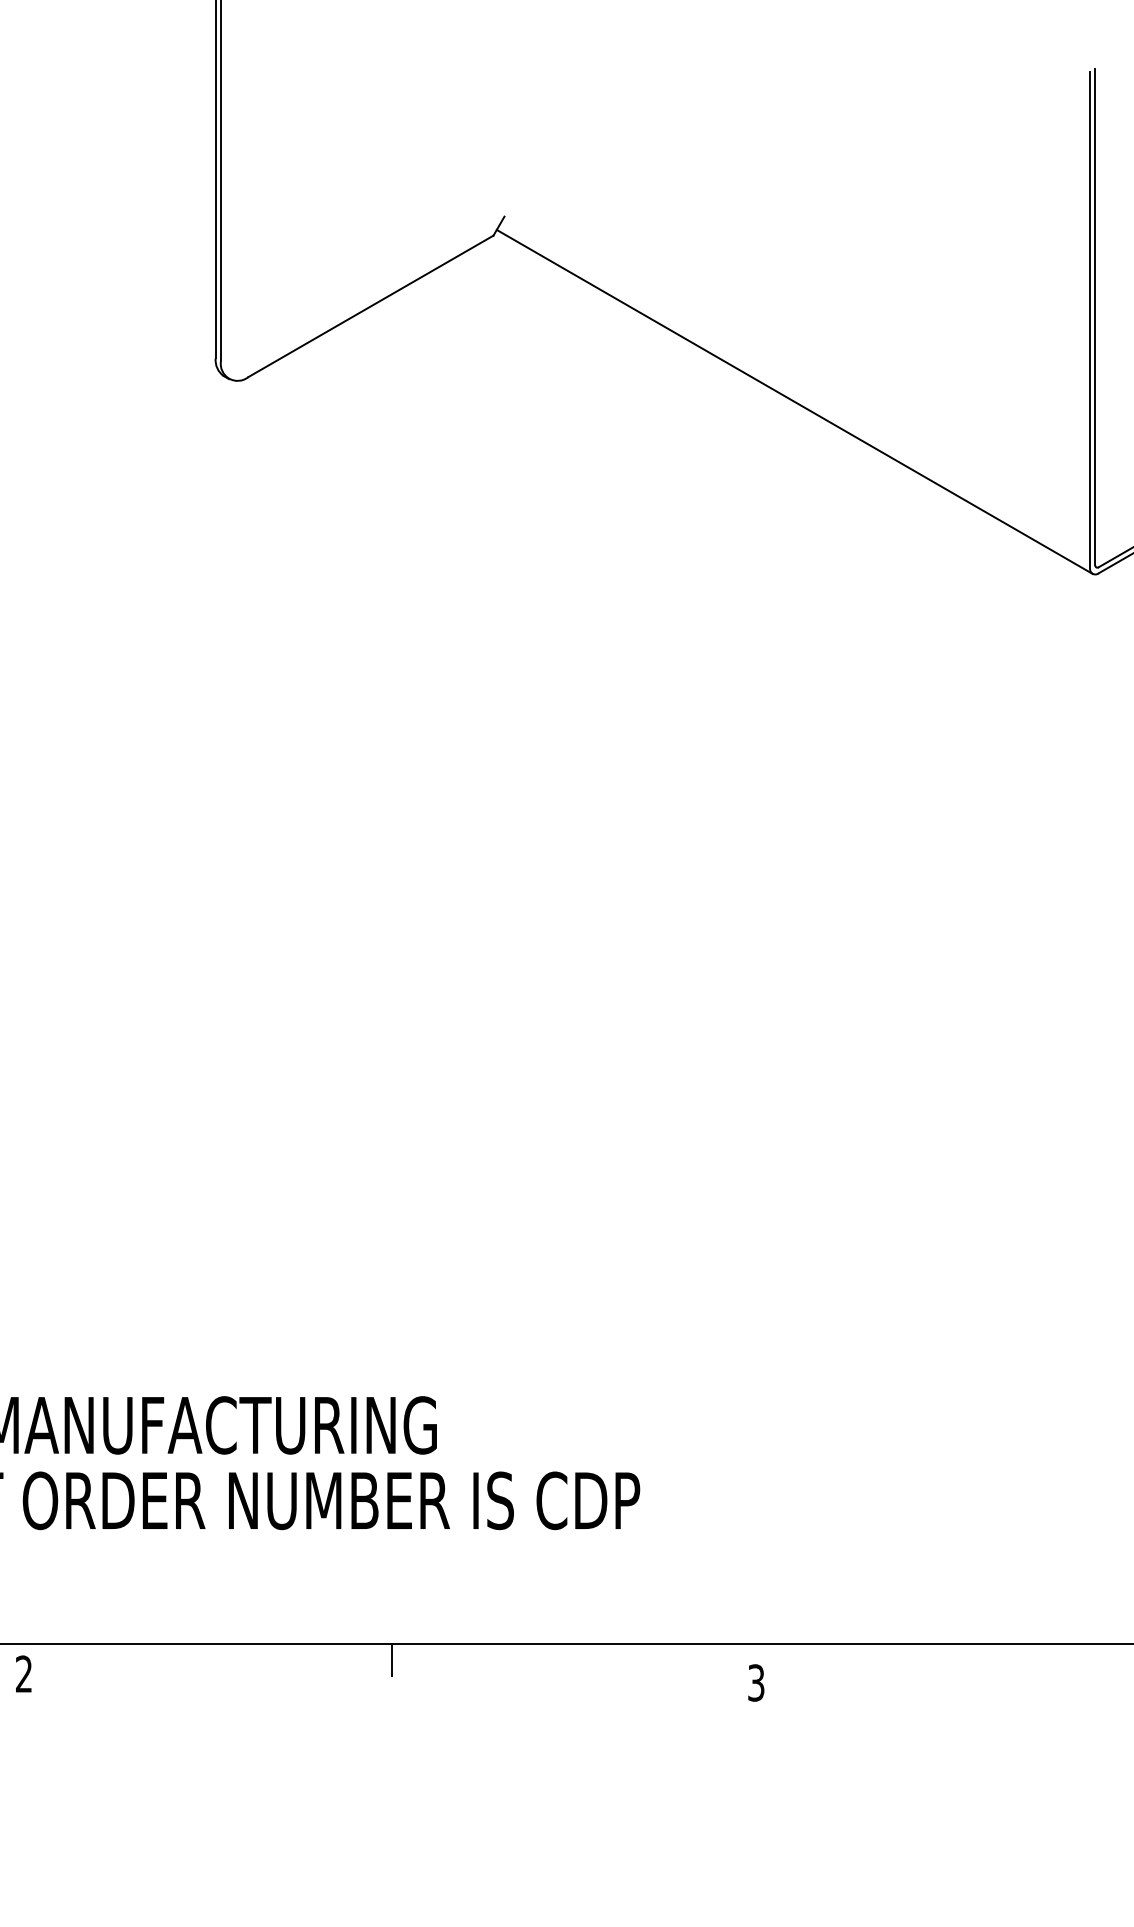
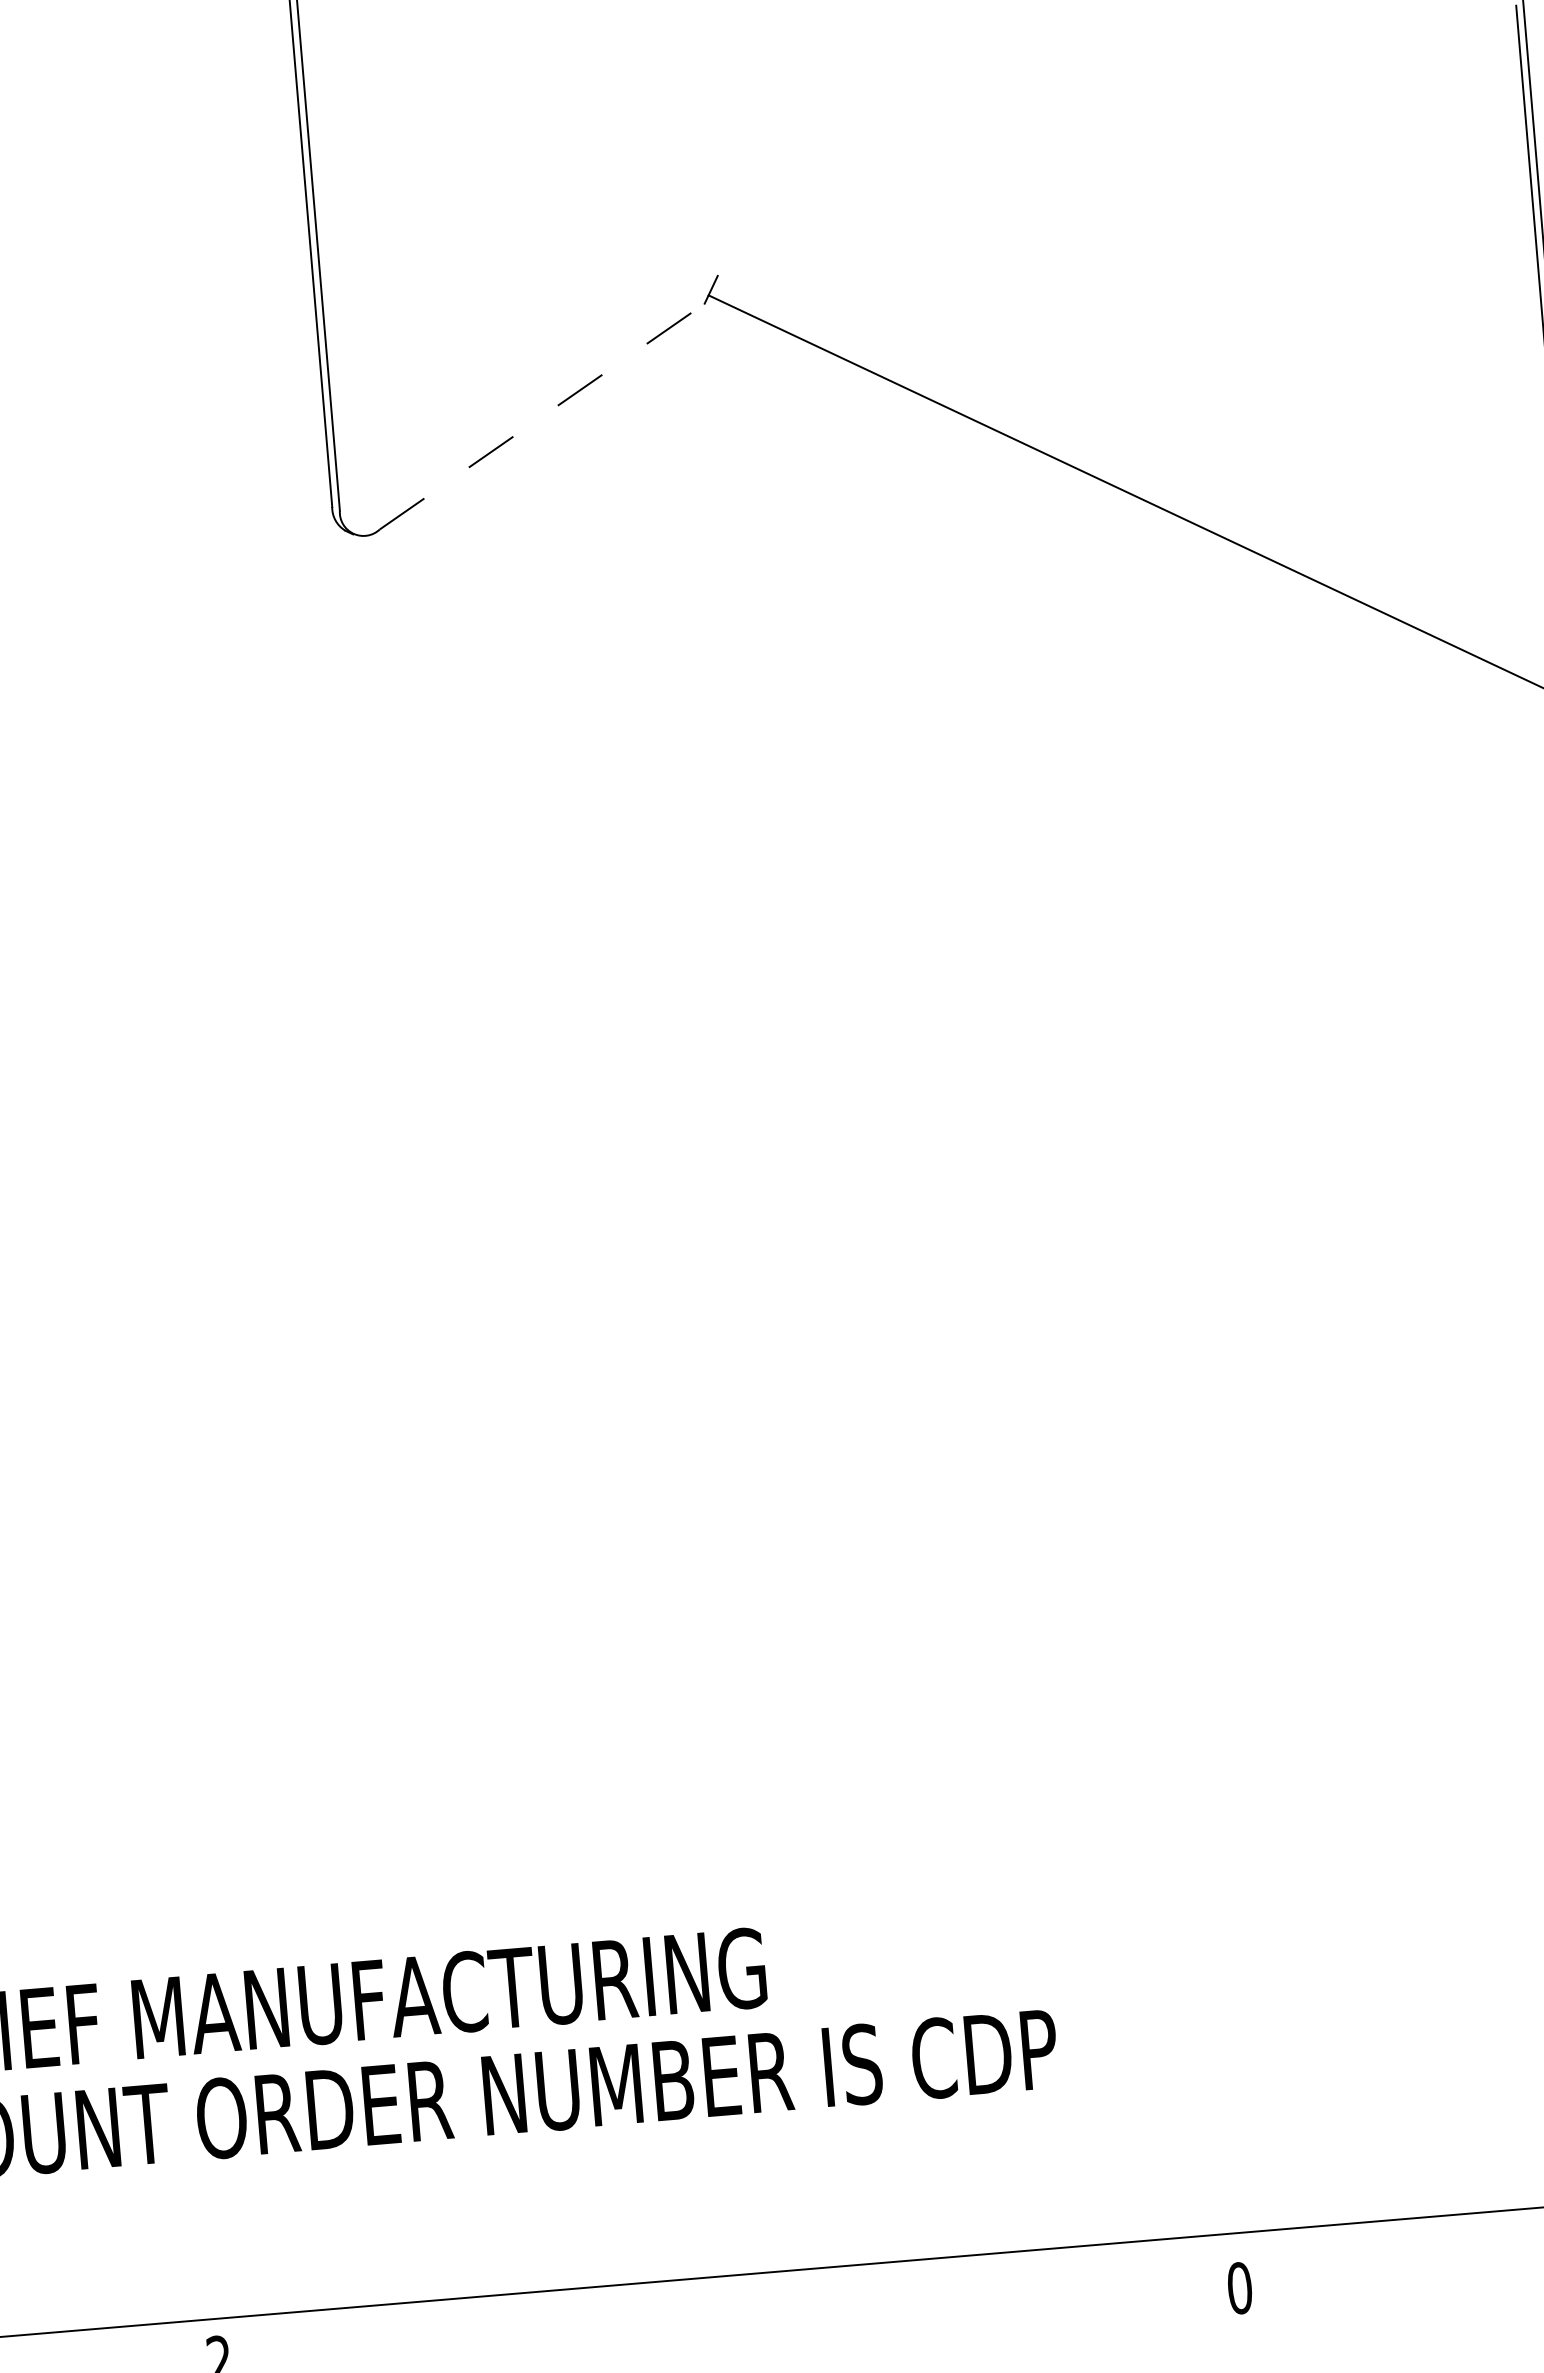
line: (370, 306) -> (541, 416), solid -> dashed
line: (392, 1659) -> (730, 2298), removed
text: (756, 1682) -> (1240, 2287), 3 -> 0

